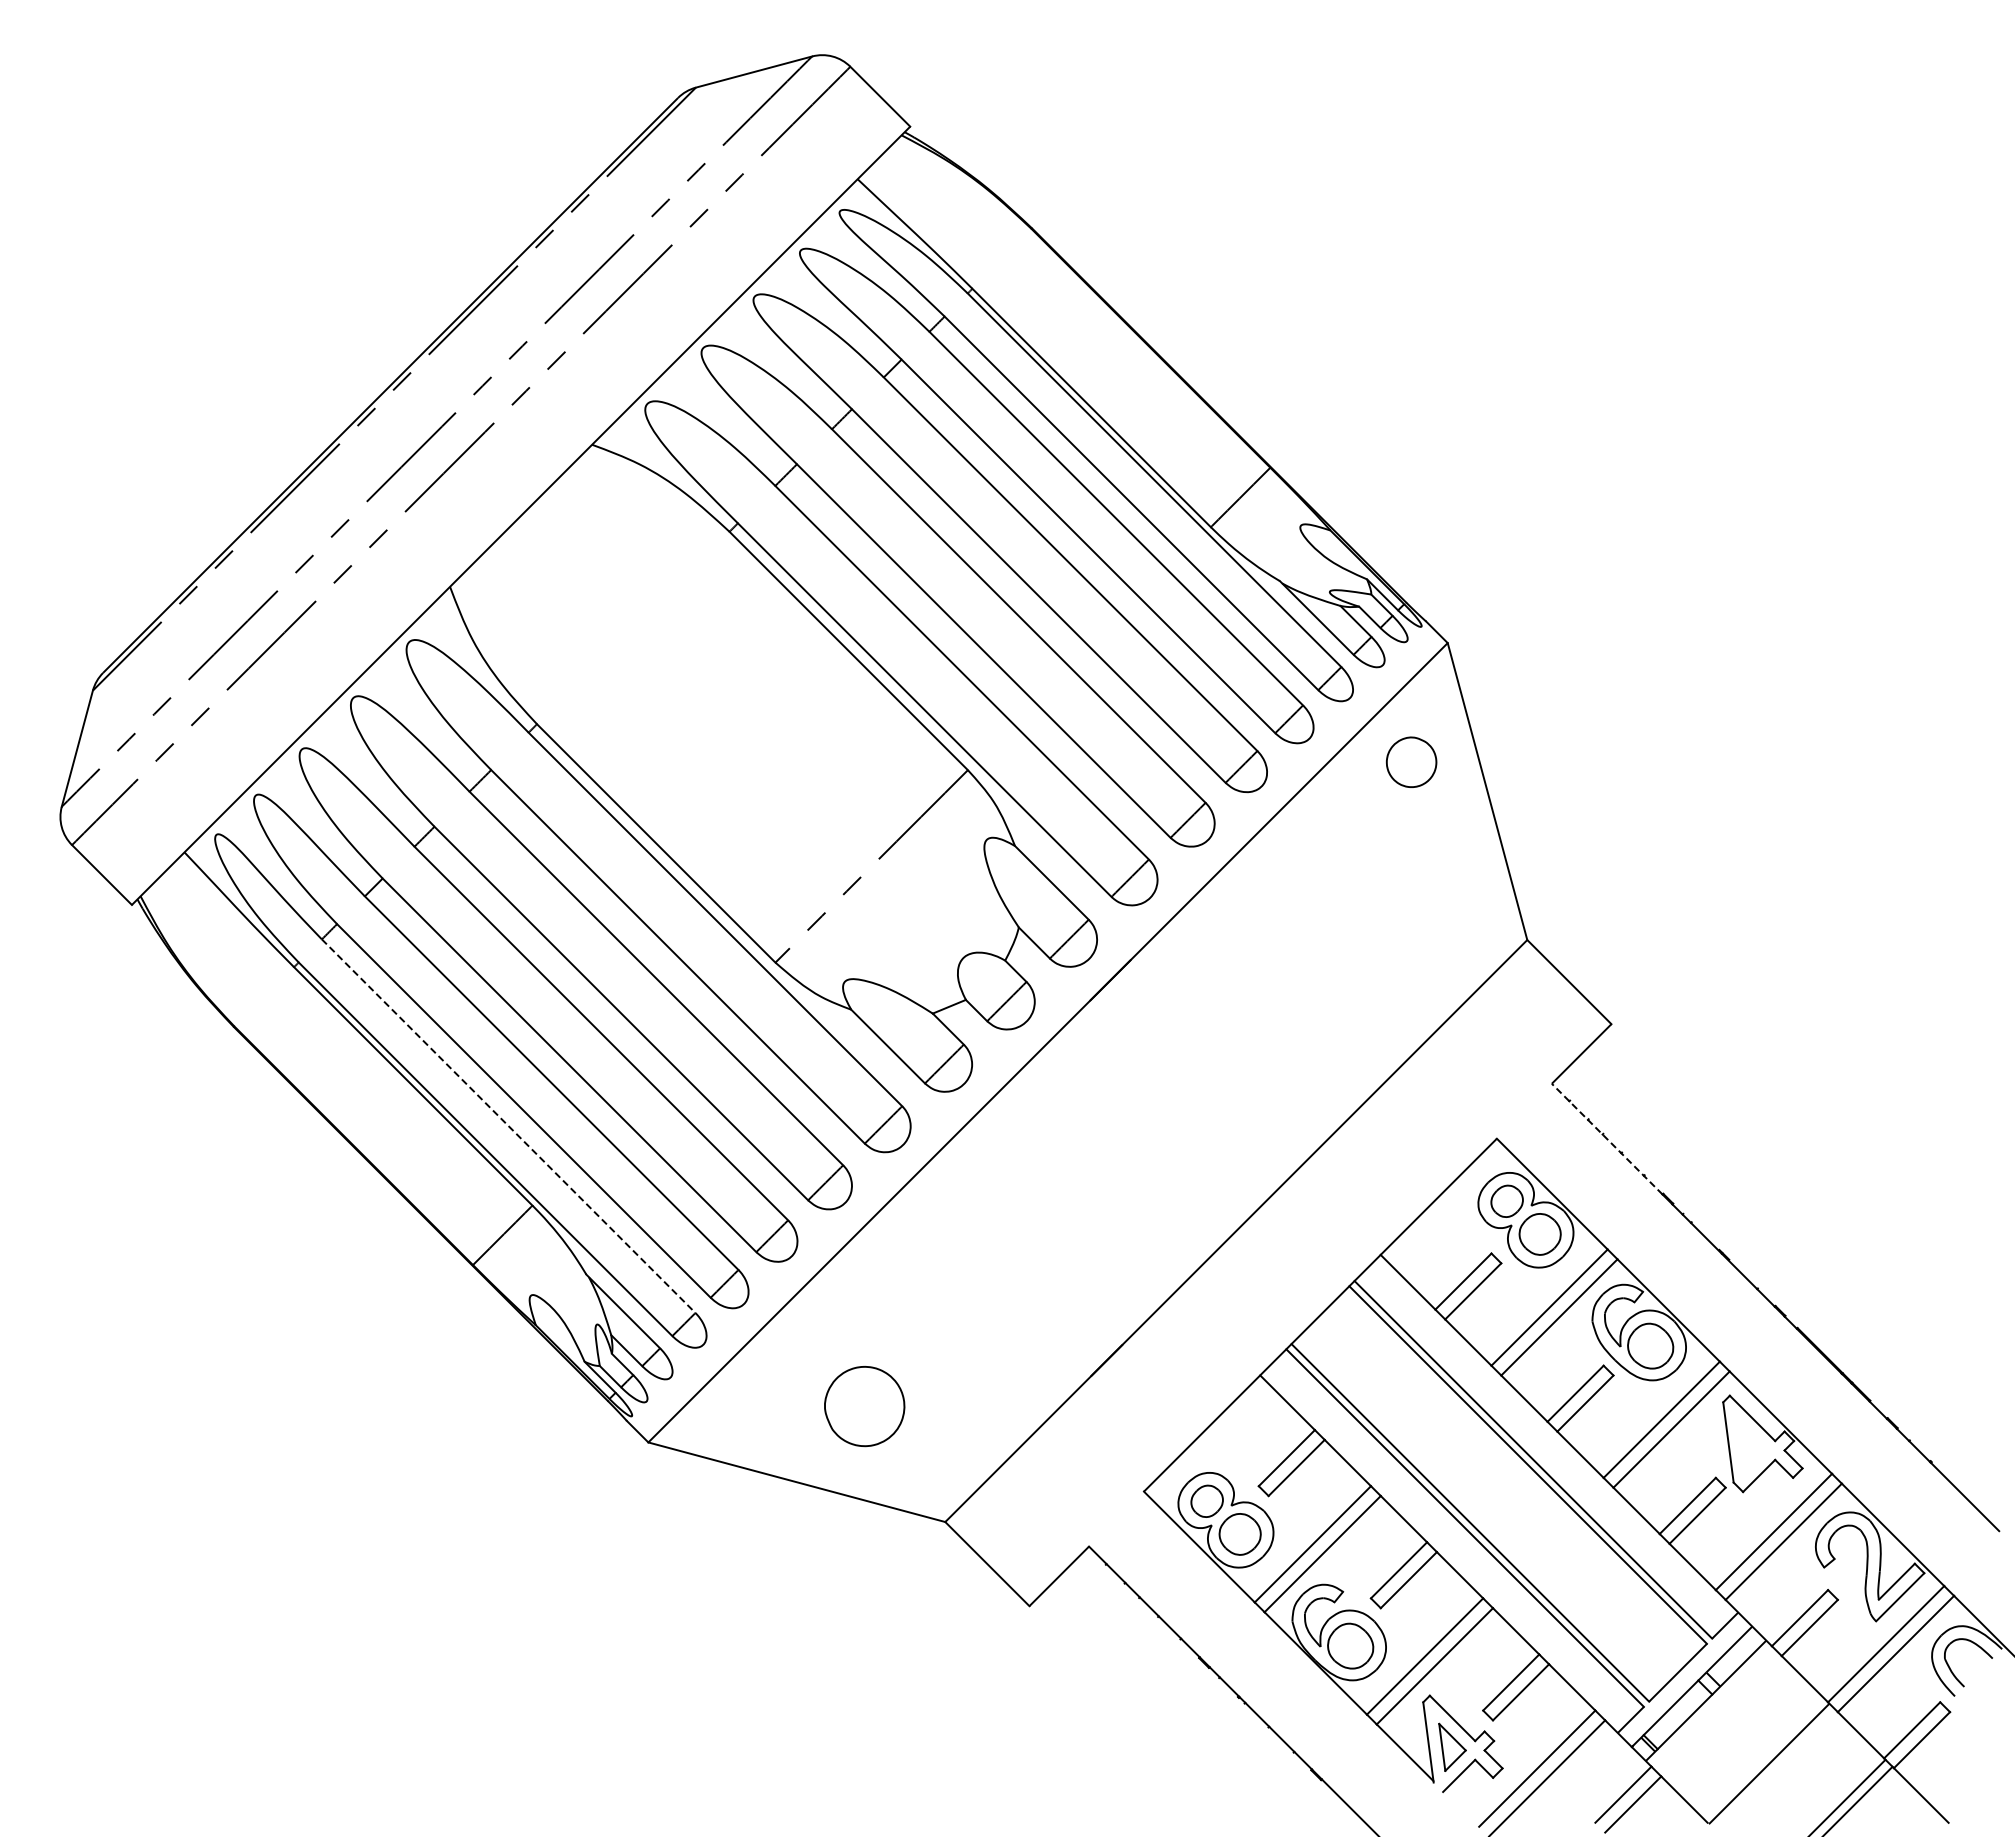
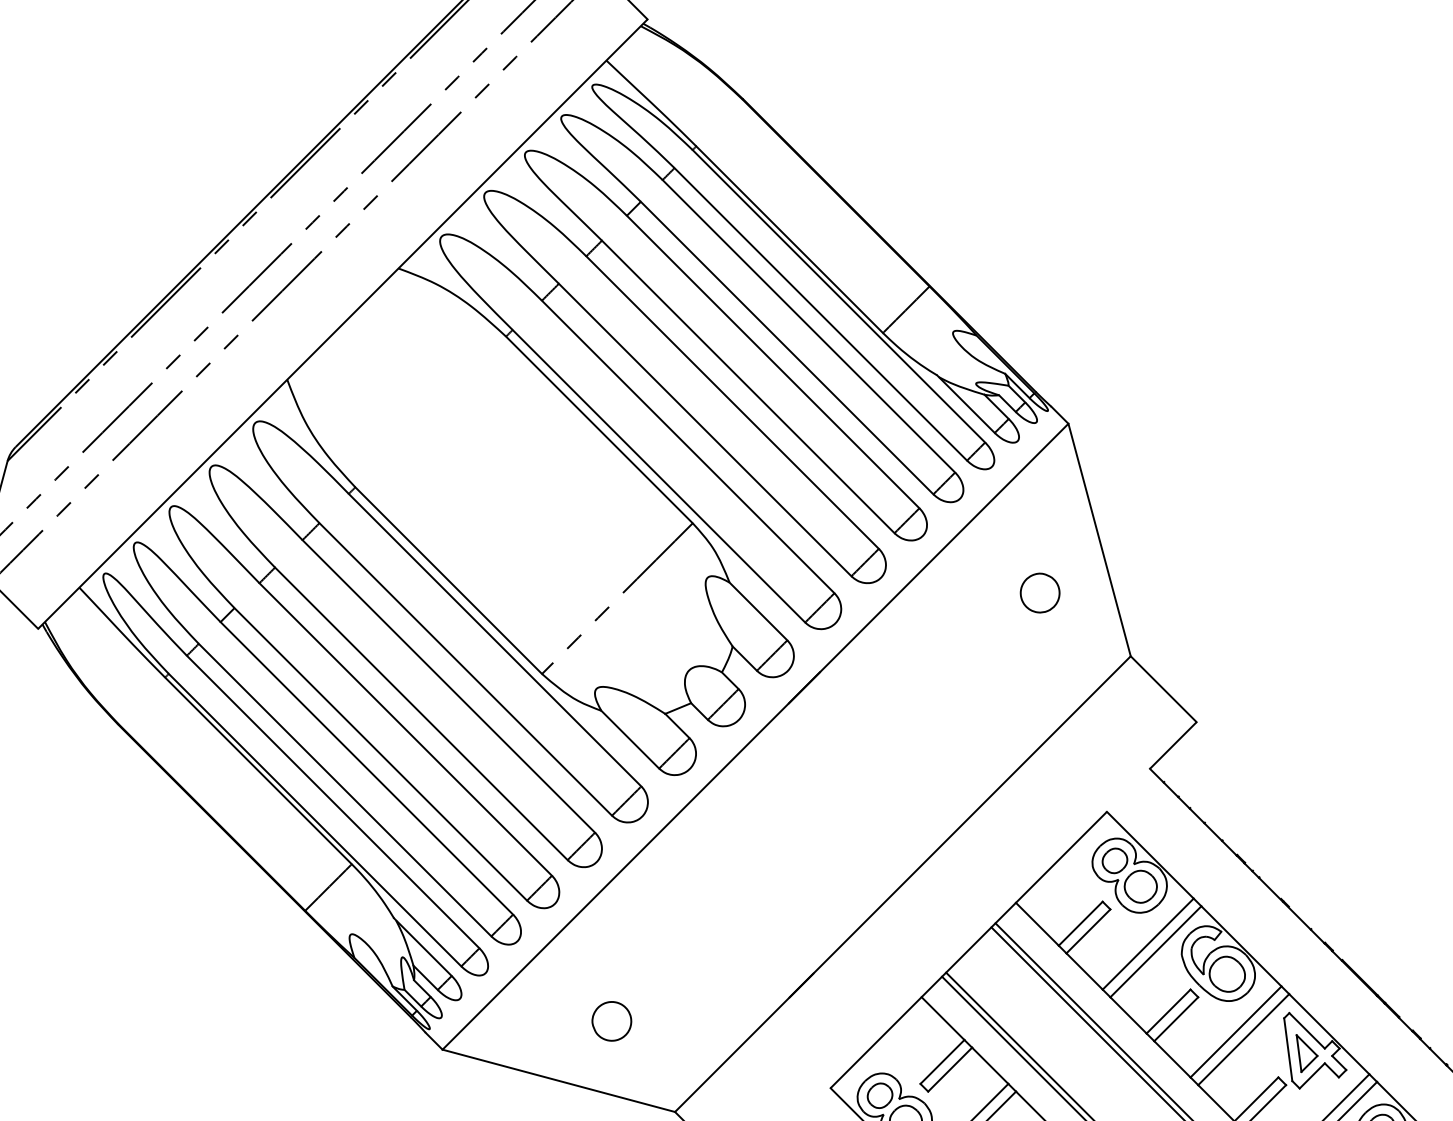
part: (1411, 761) -> (1040, 592), moved
line: (509, 1126) -> (333, 802), dashed -> solid
line: (1606, 1138) -> (1192, 811), dashed -> solid
part: (864, 1405) -> (611, 1020), size x0.62
part: (1752, 1446) -> (1307, 1052), added

